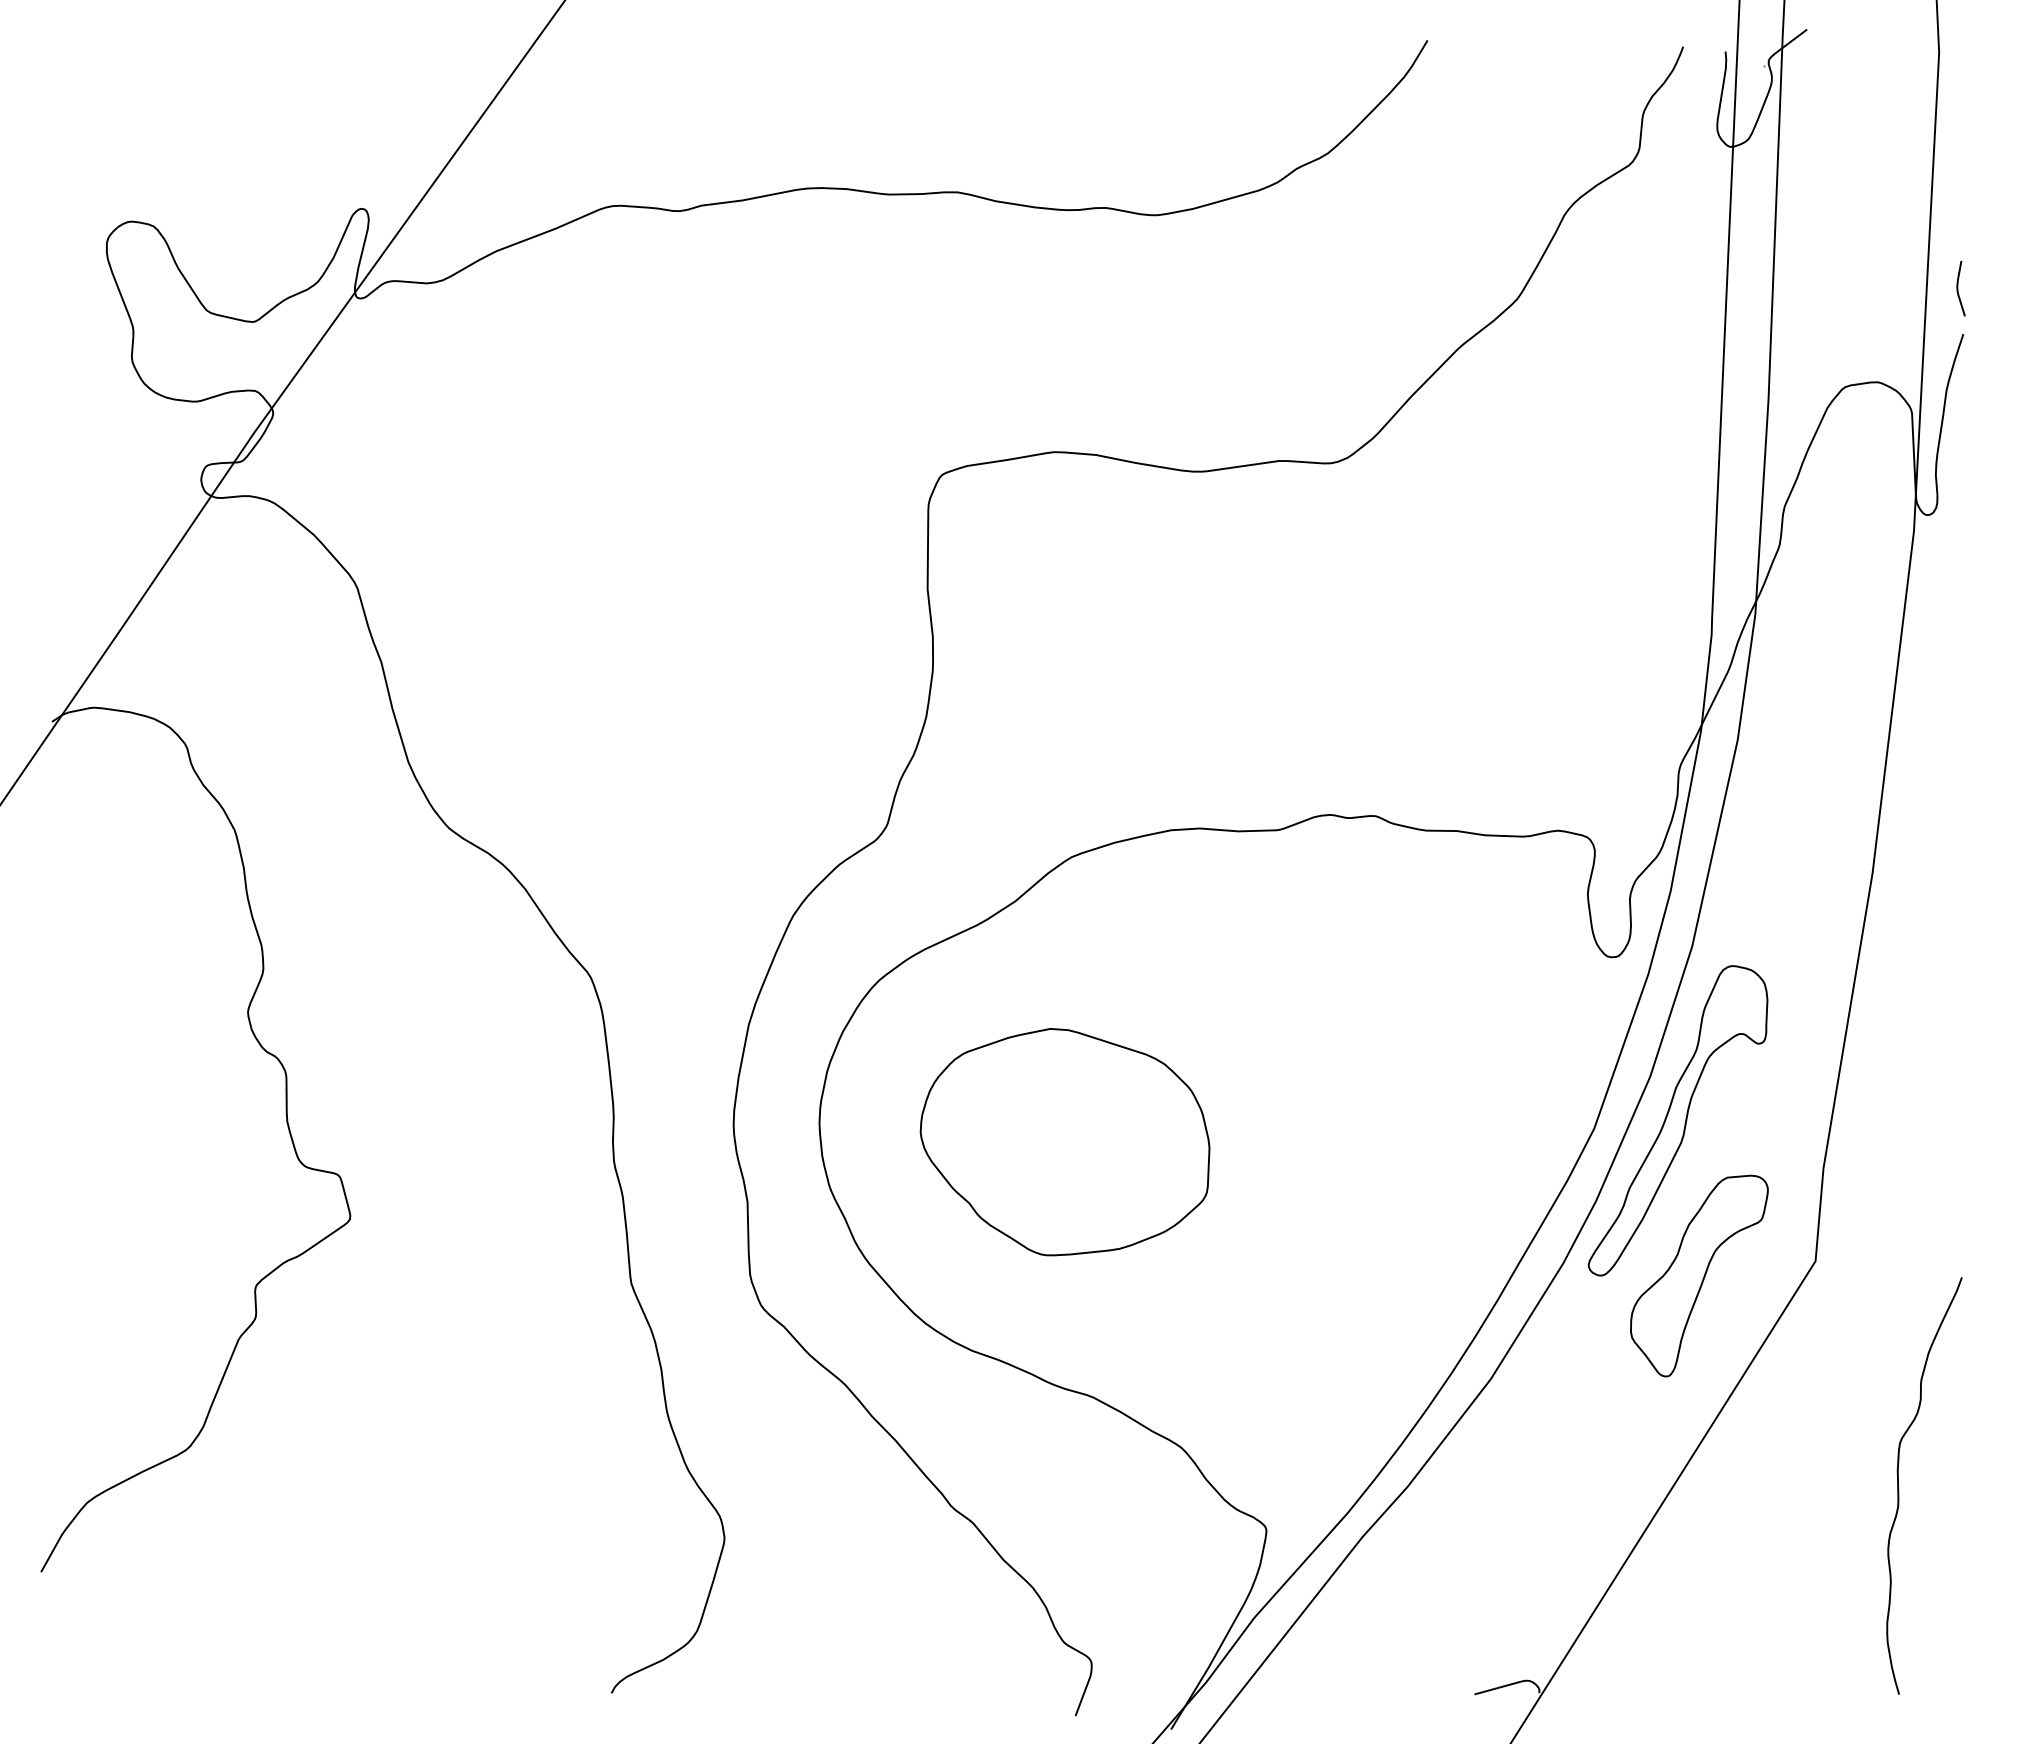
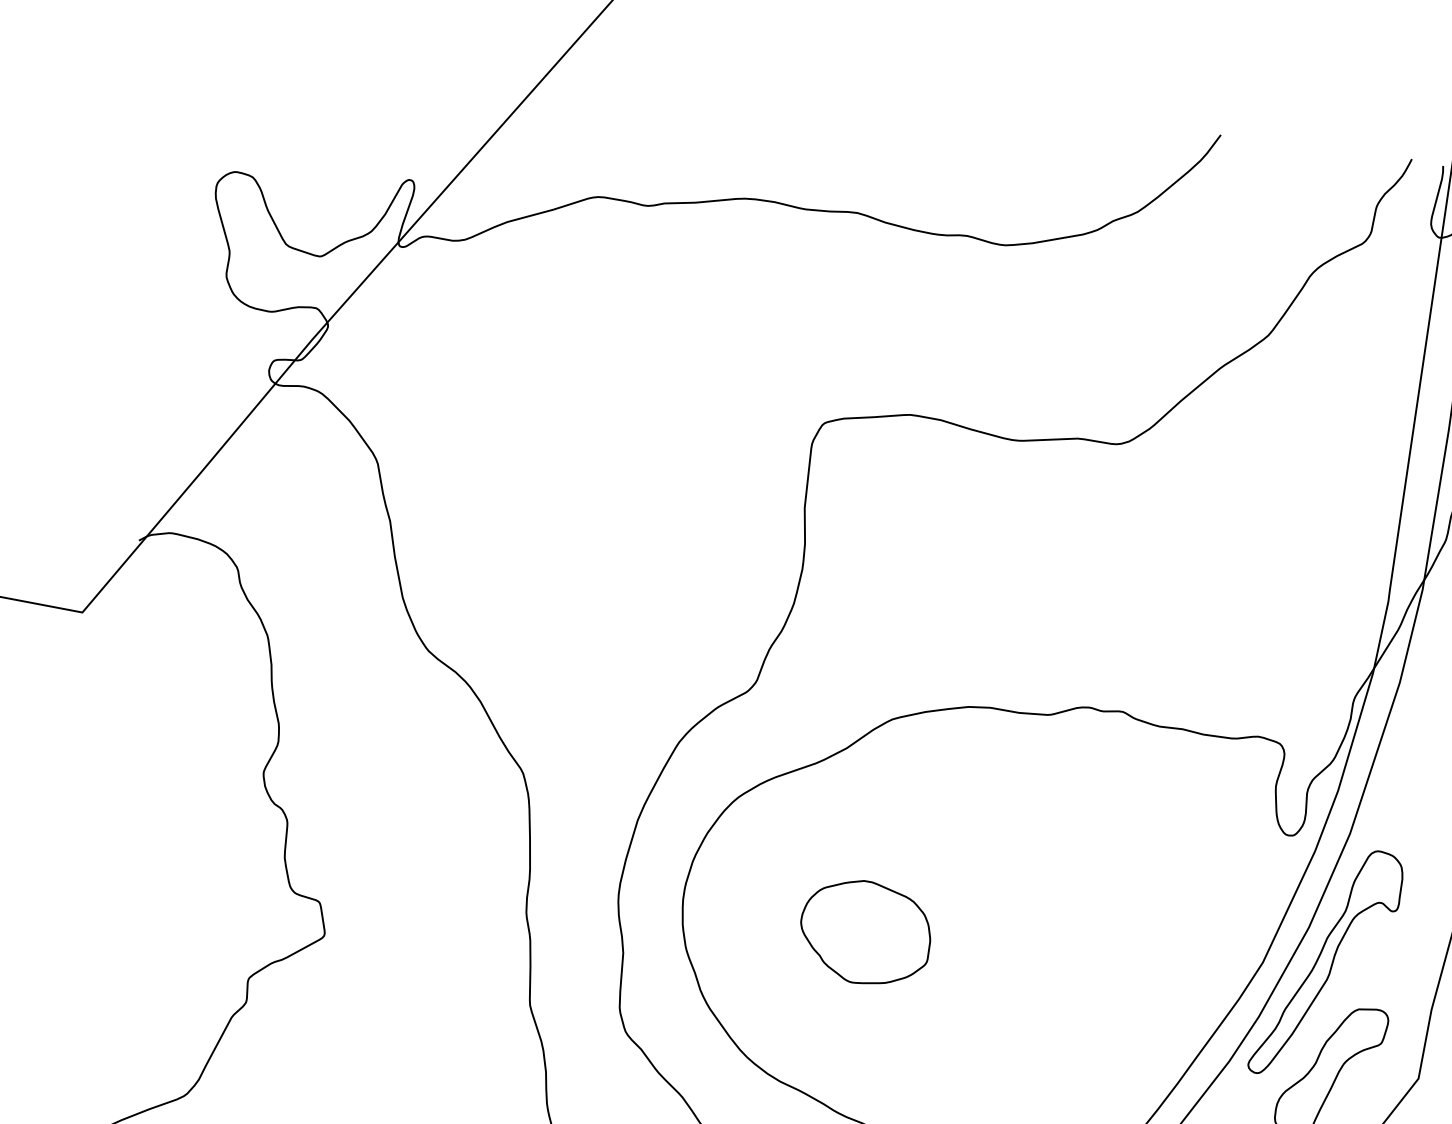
part: (1064, 1142) -> (865, 932), size x0.6

